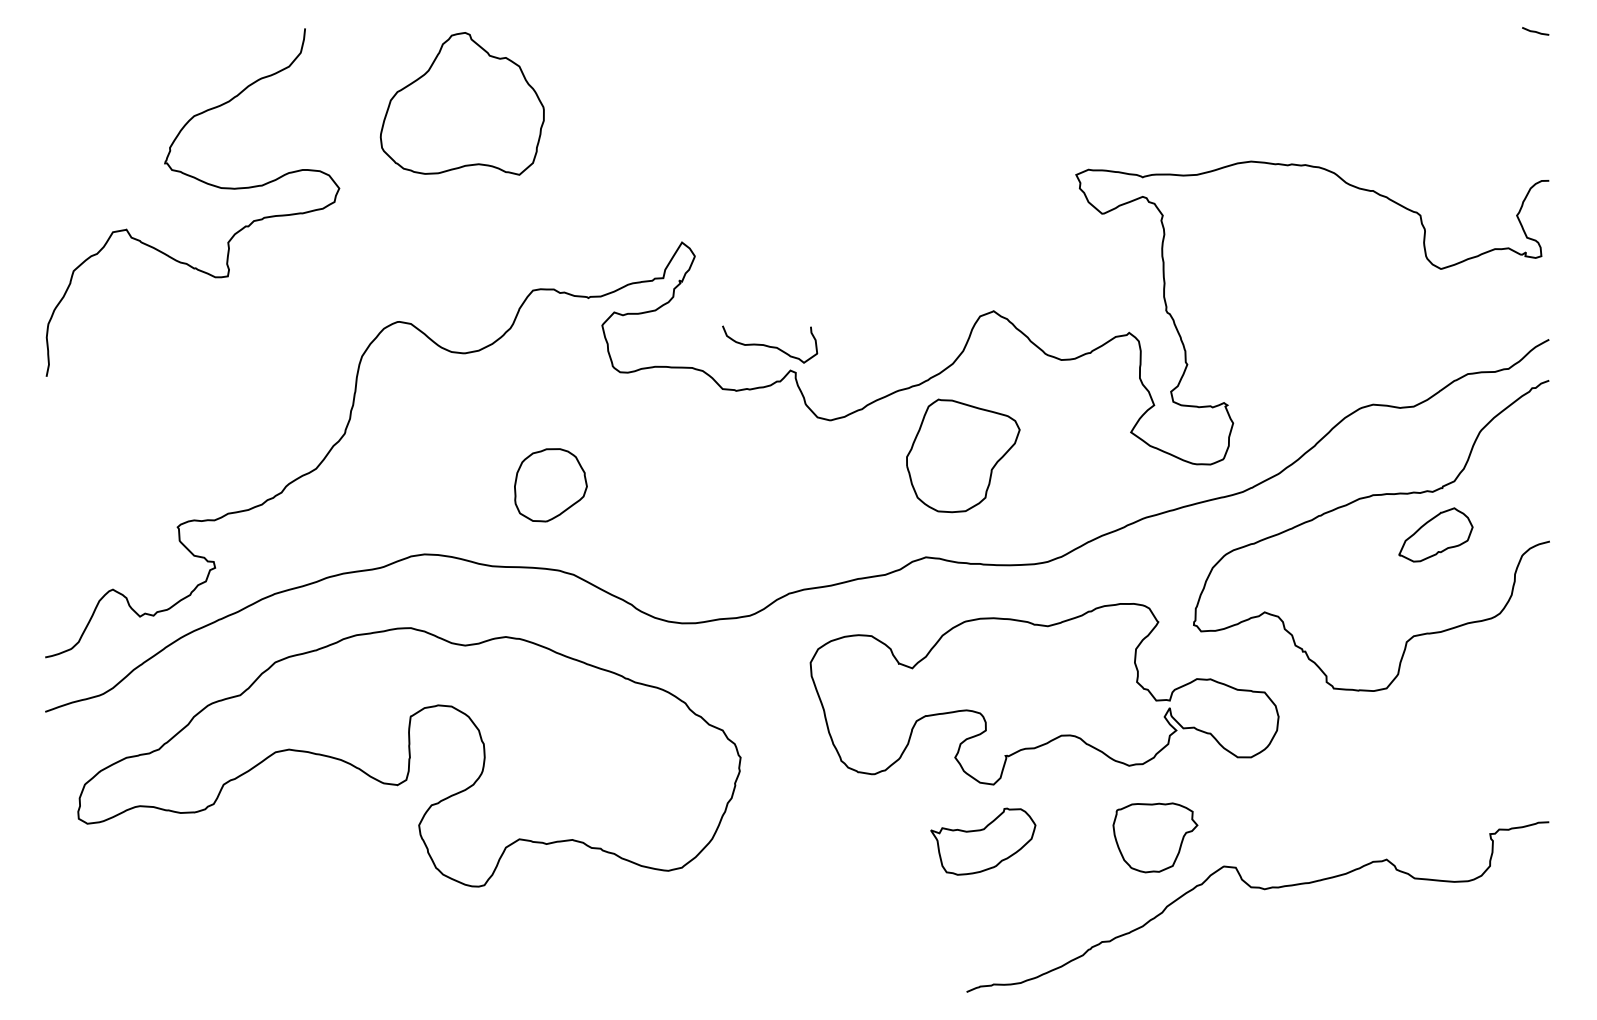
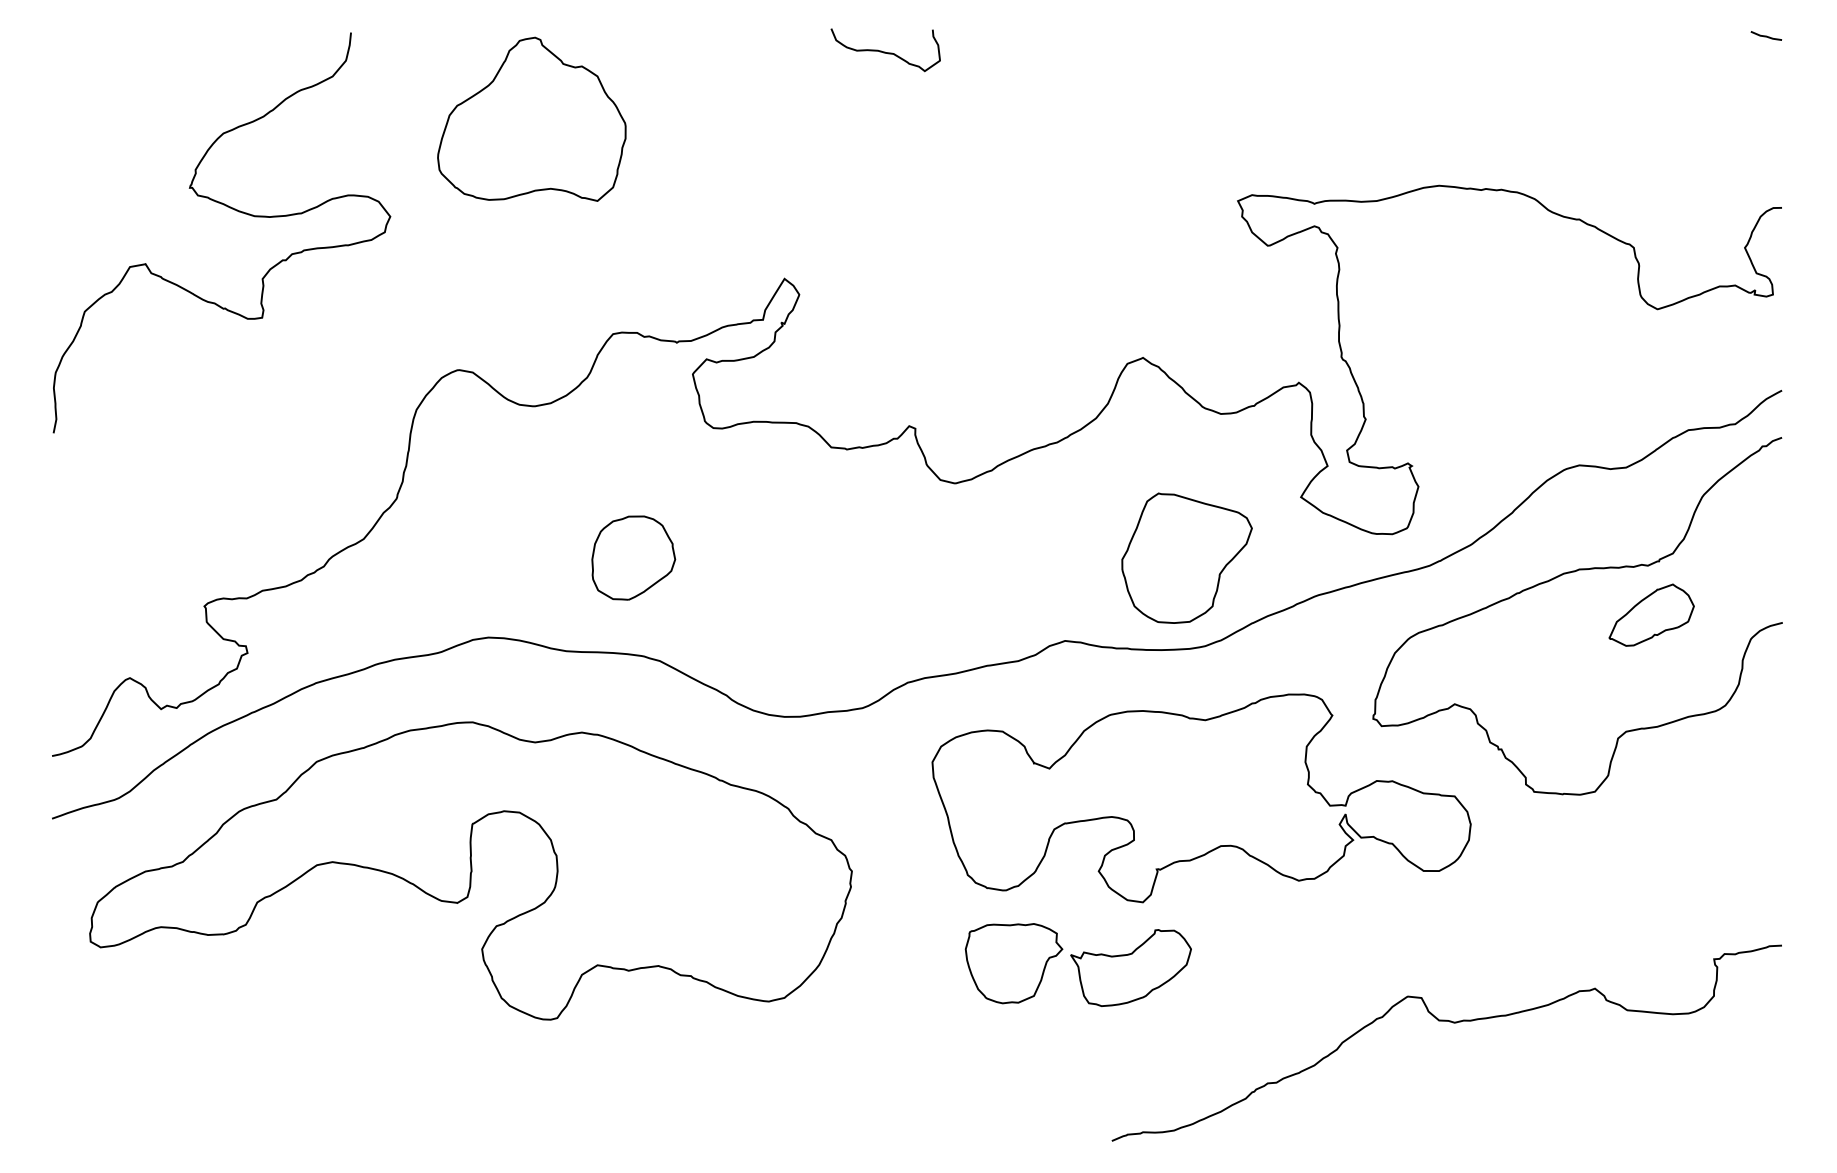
curve: (769, 345) -> (885, 51), moved
part: (962, 455) -> (1186, 557), moved
part: (1154, 837) -> (1013, 963), moved

